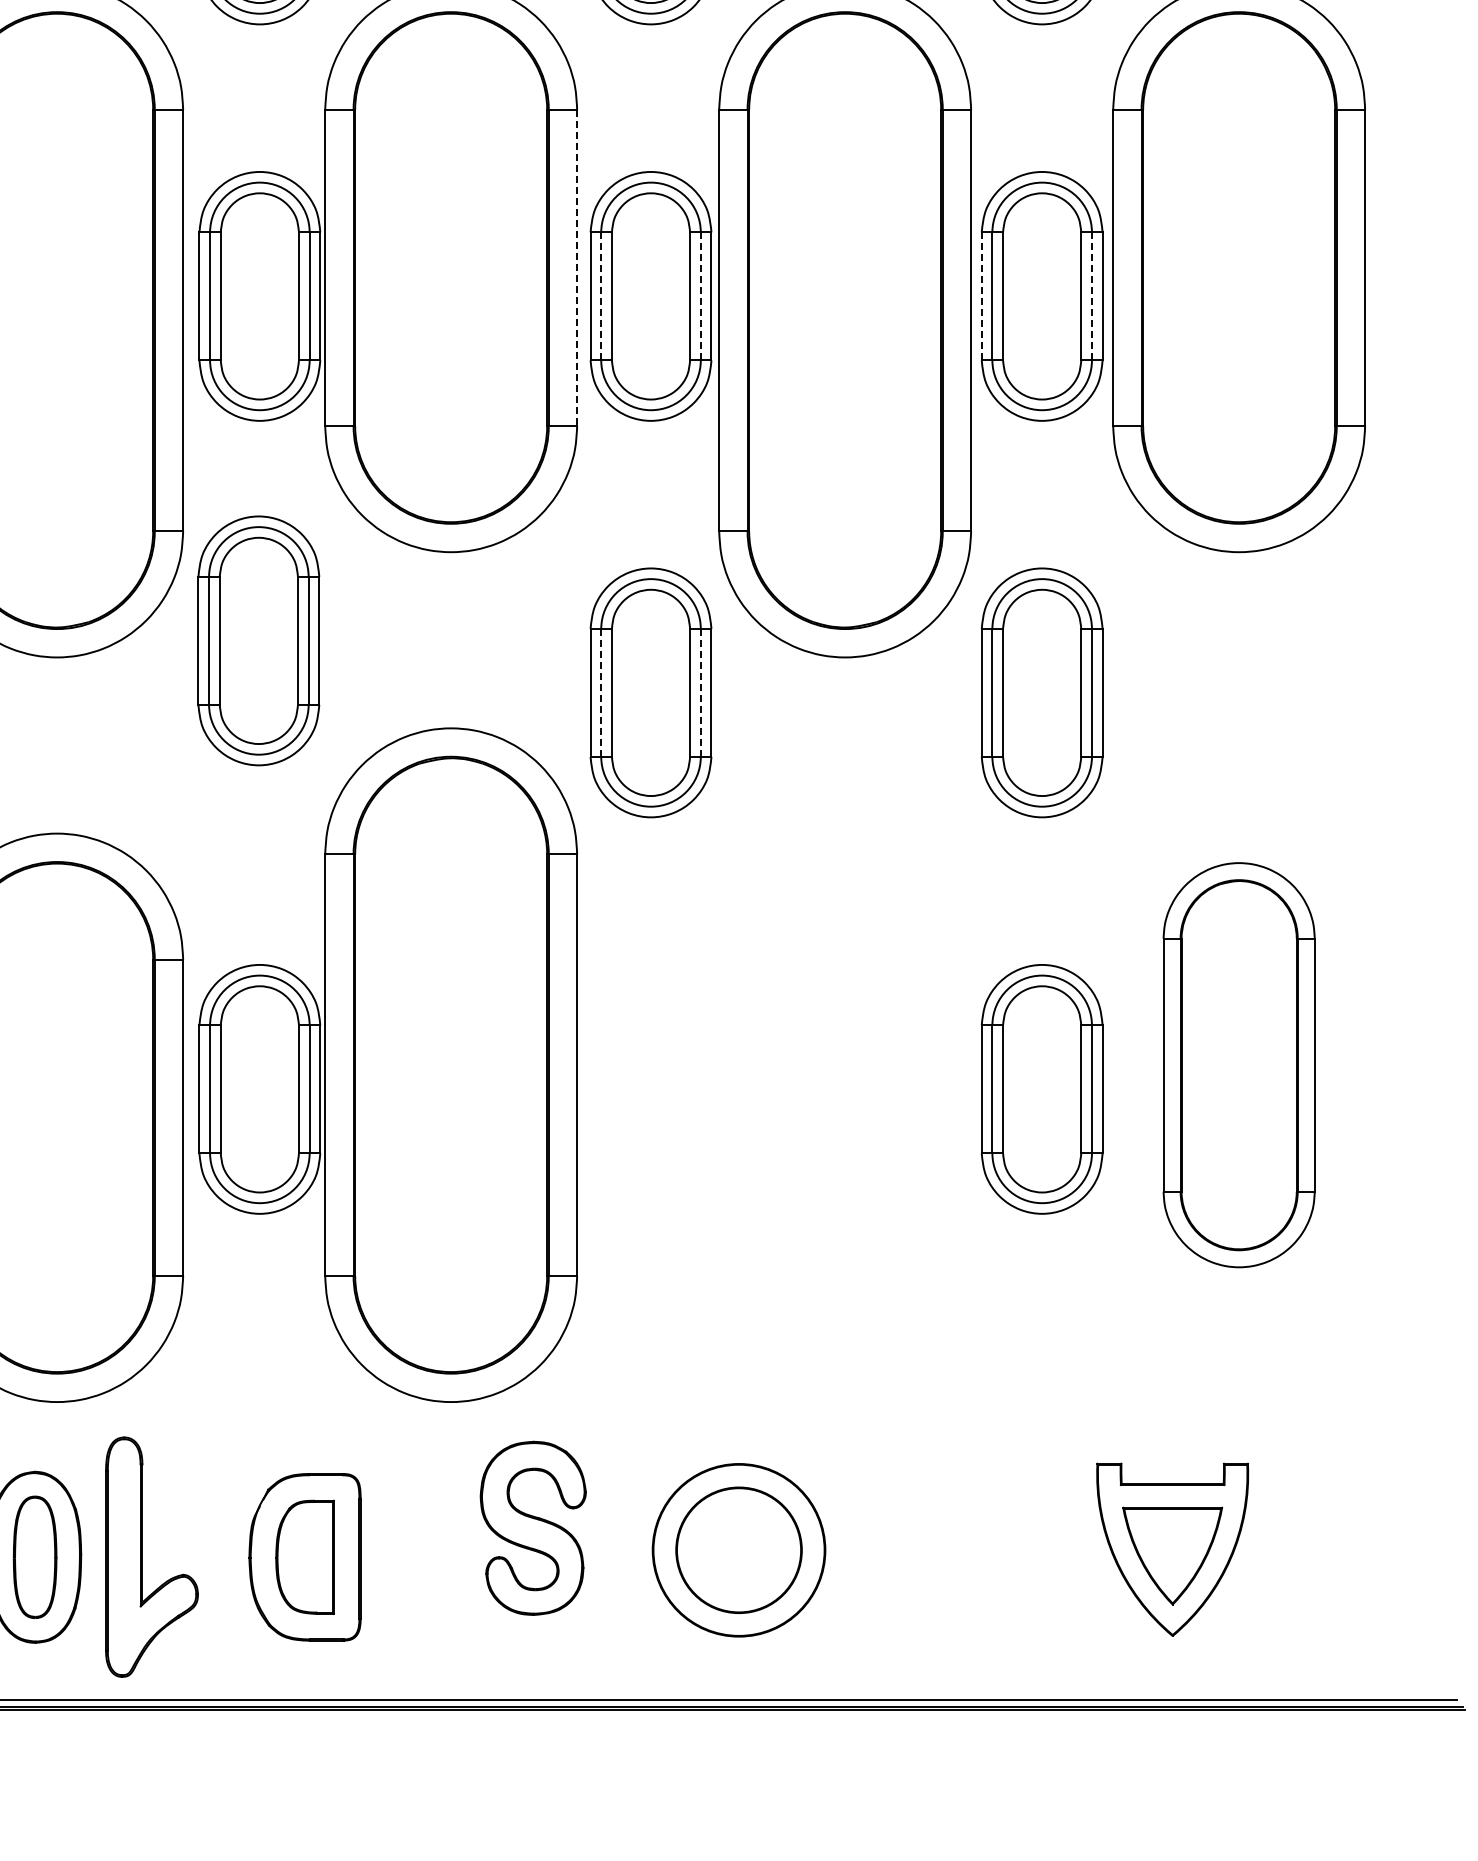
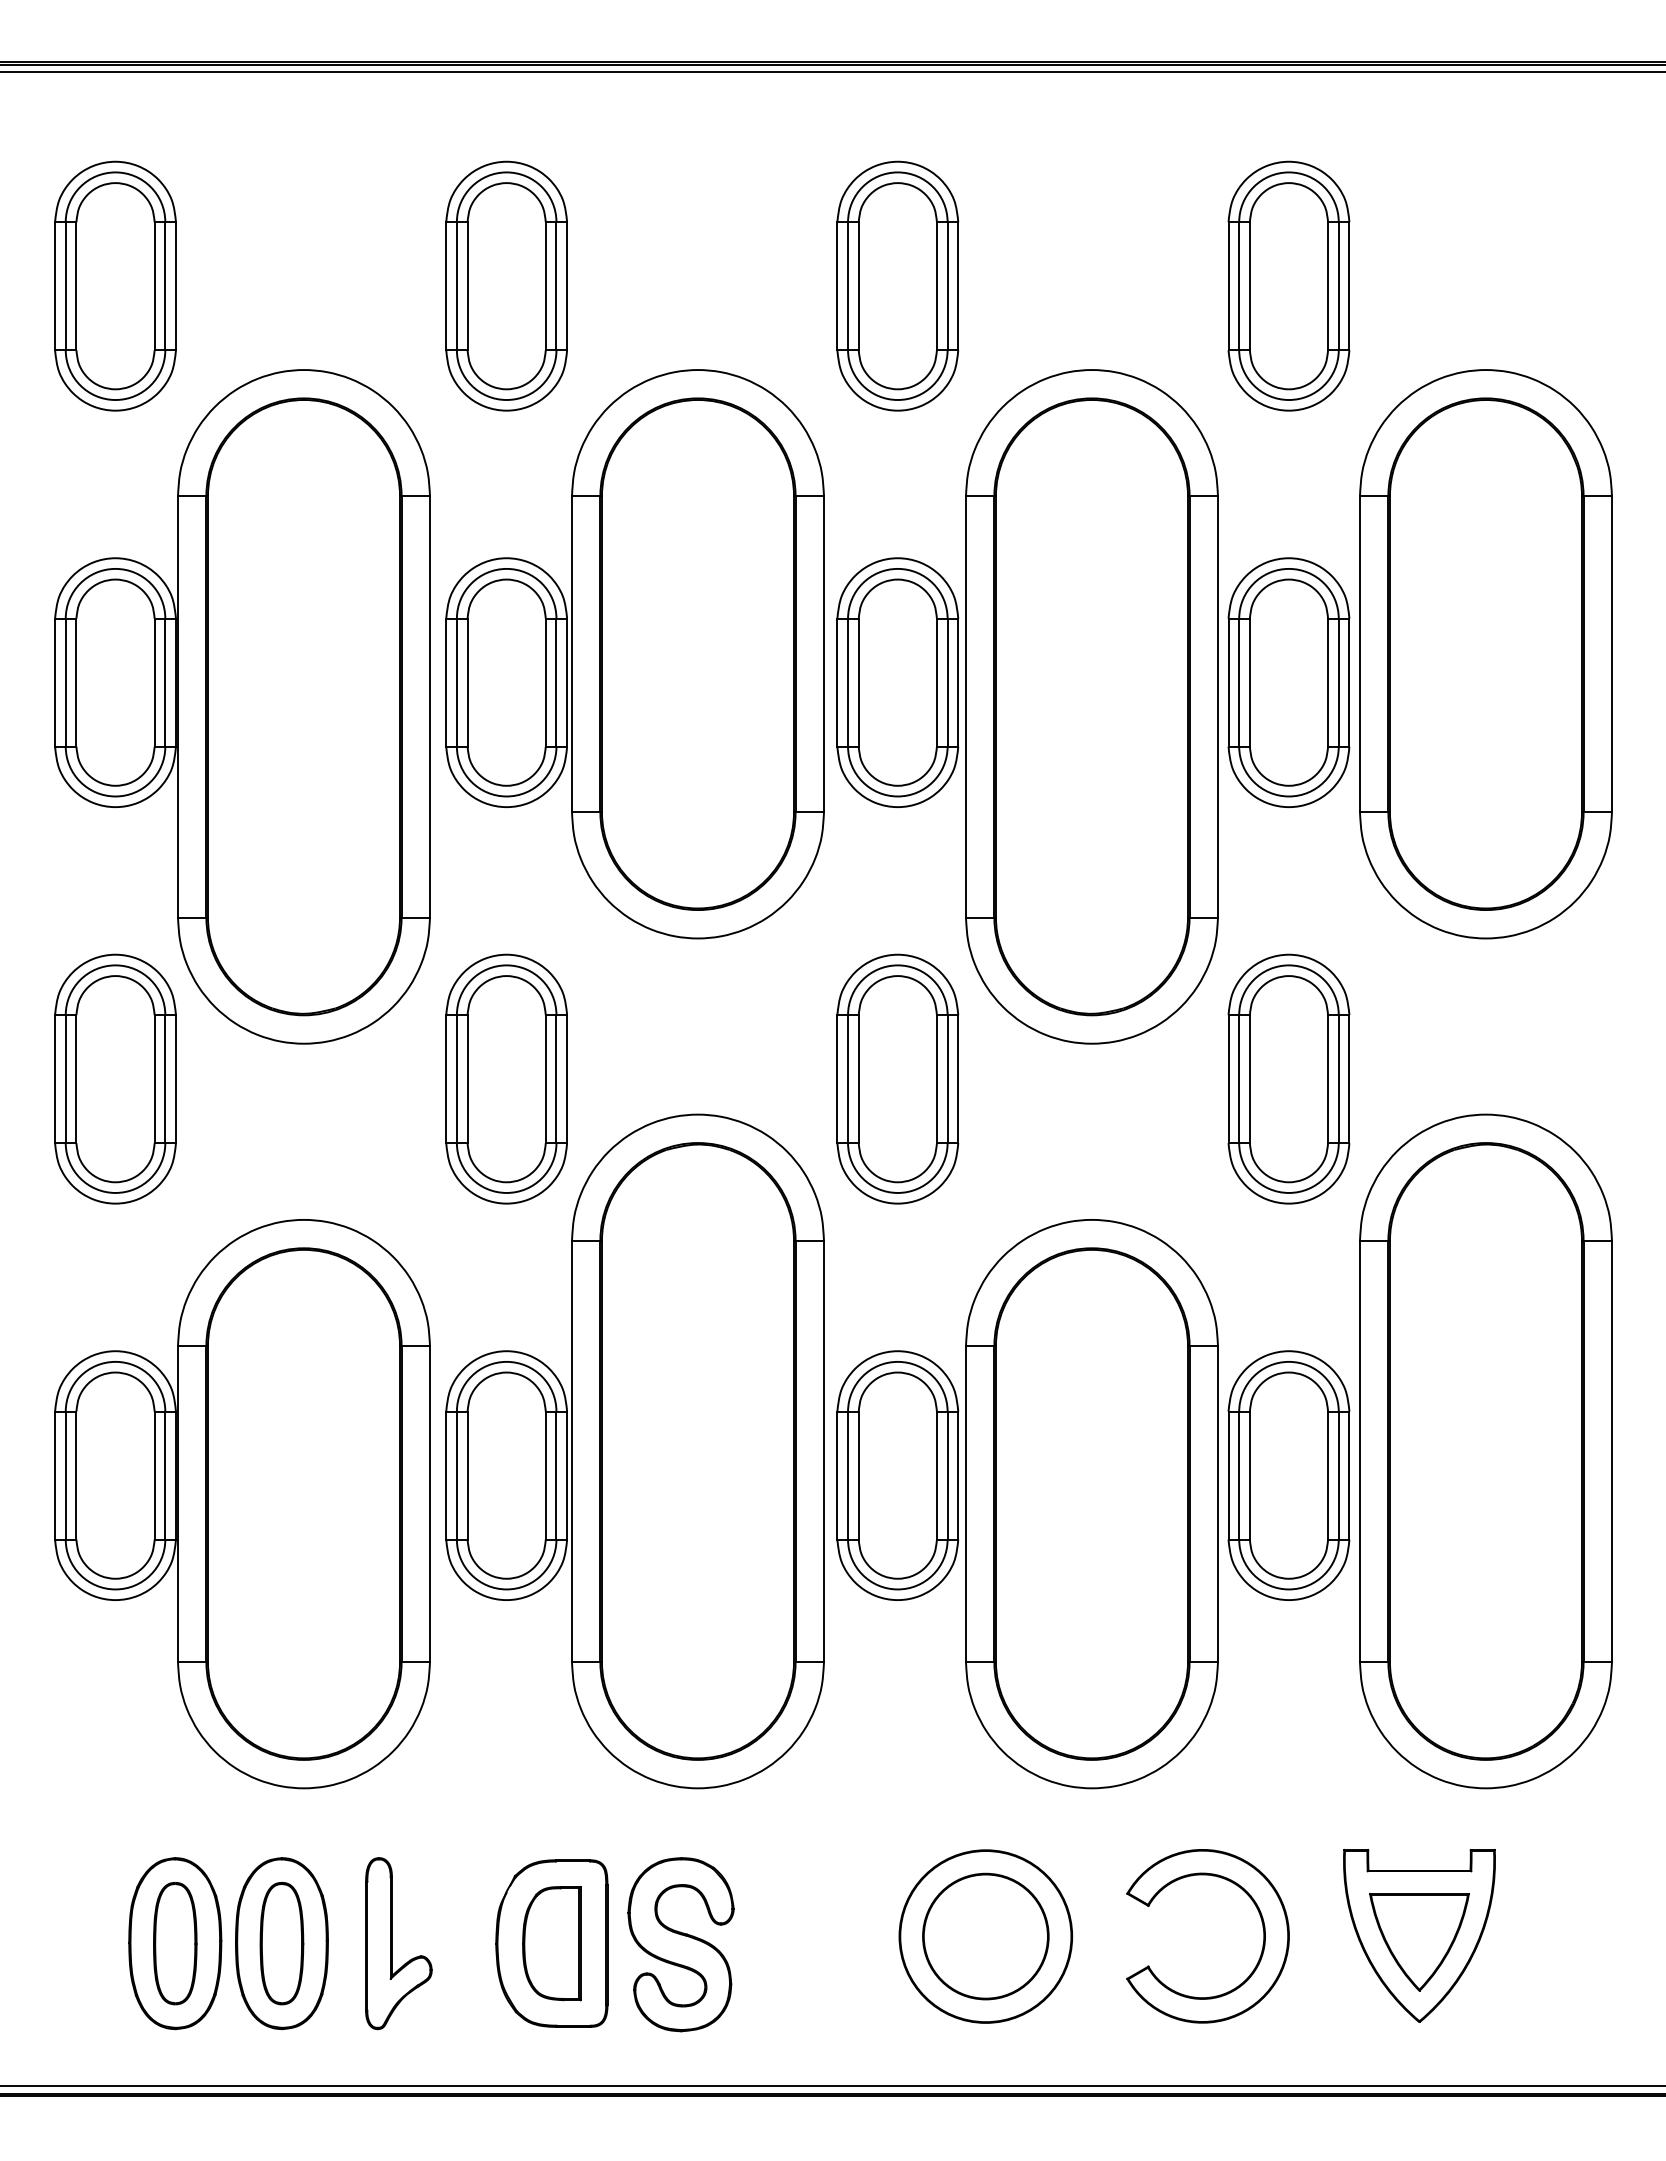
line: (576, 268) -> (823, 654), dashed -> solid
line: (700, 296) -> (947, 682), dashed -> solid
line: (981, 296) -> (1228, 682), dashed -> solid
line: (1091, 296) -> (1338, 682), dashed -> solid
line: (601, 297) -> (848, 683), dashed -> solid
part: (258, 640) -> (506, 1078), moved
line: (700, 692) -> (947, 1078), dashed -> solid
line: (601, 693) -> (848, 1079), dashed -> solid
part: (1238, 1065) -> (1485, 1451), size x1.67
part: (780, 1118) -> (1027, 1504), added
part: (532, 1528) -> (680, 1944), moved
part: (151, 1557) -> (398, 1943), size x0.71
part: (1015, 1558) -> (1262, 1944), added

